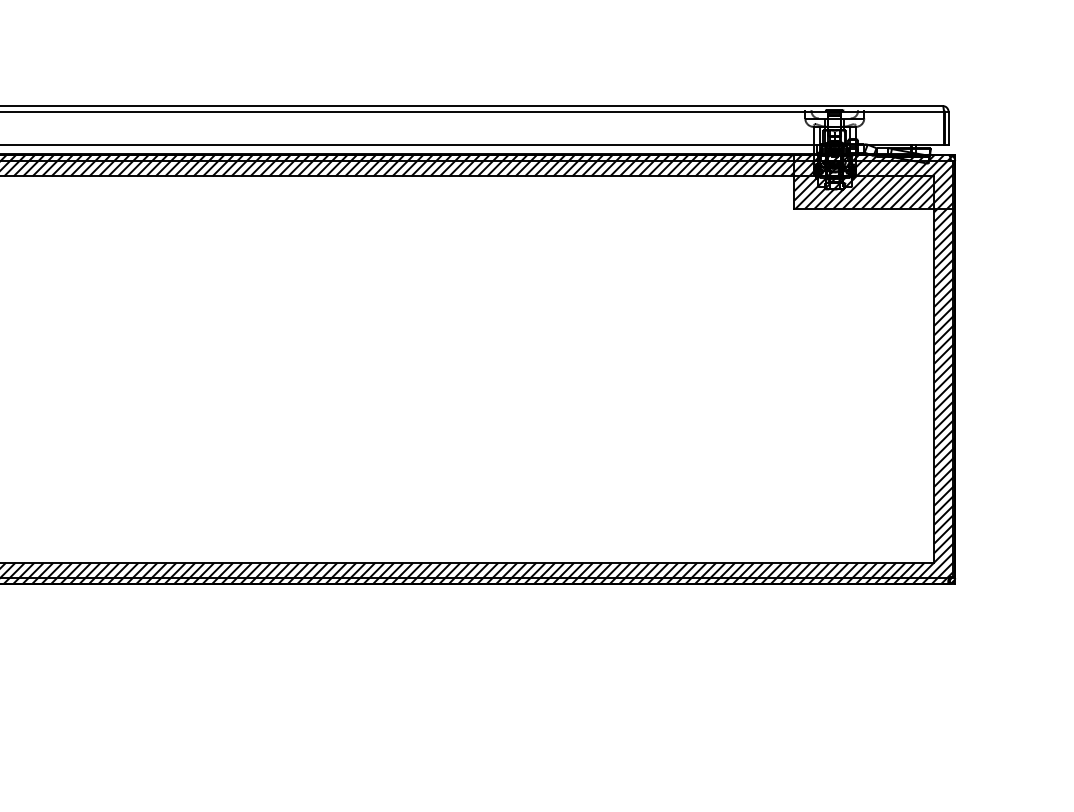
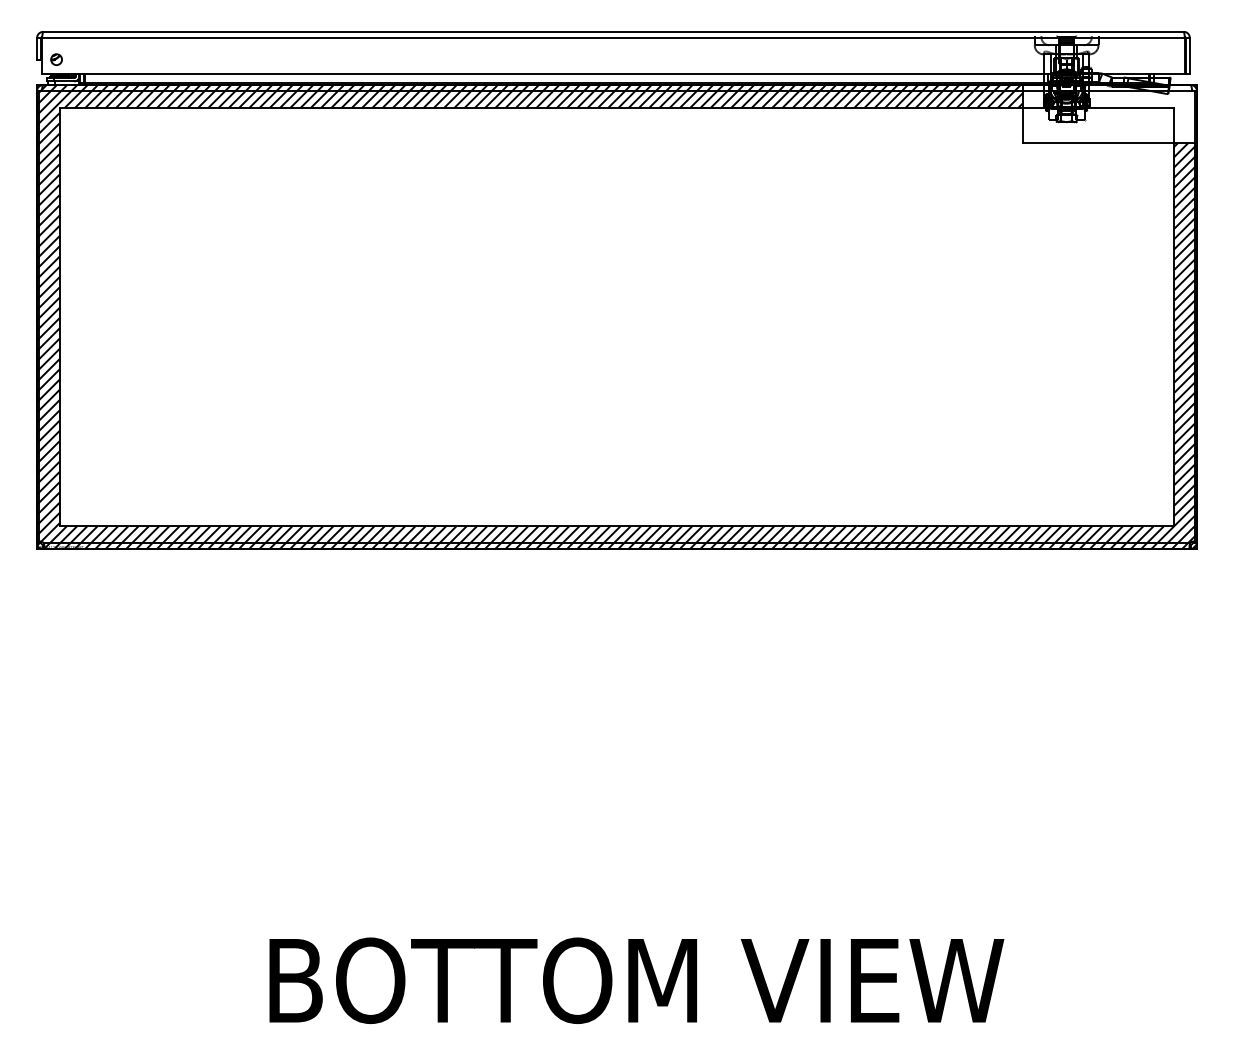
hatch: (874, 182) -> (1109, 114), removed

